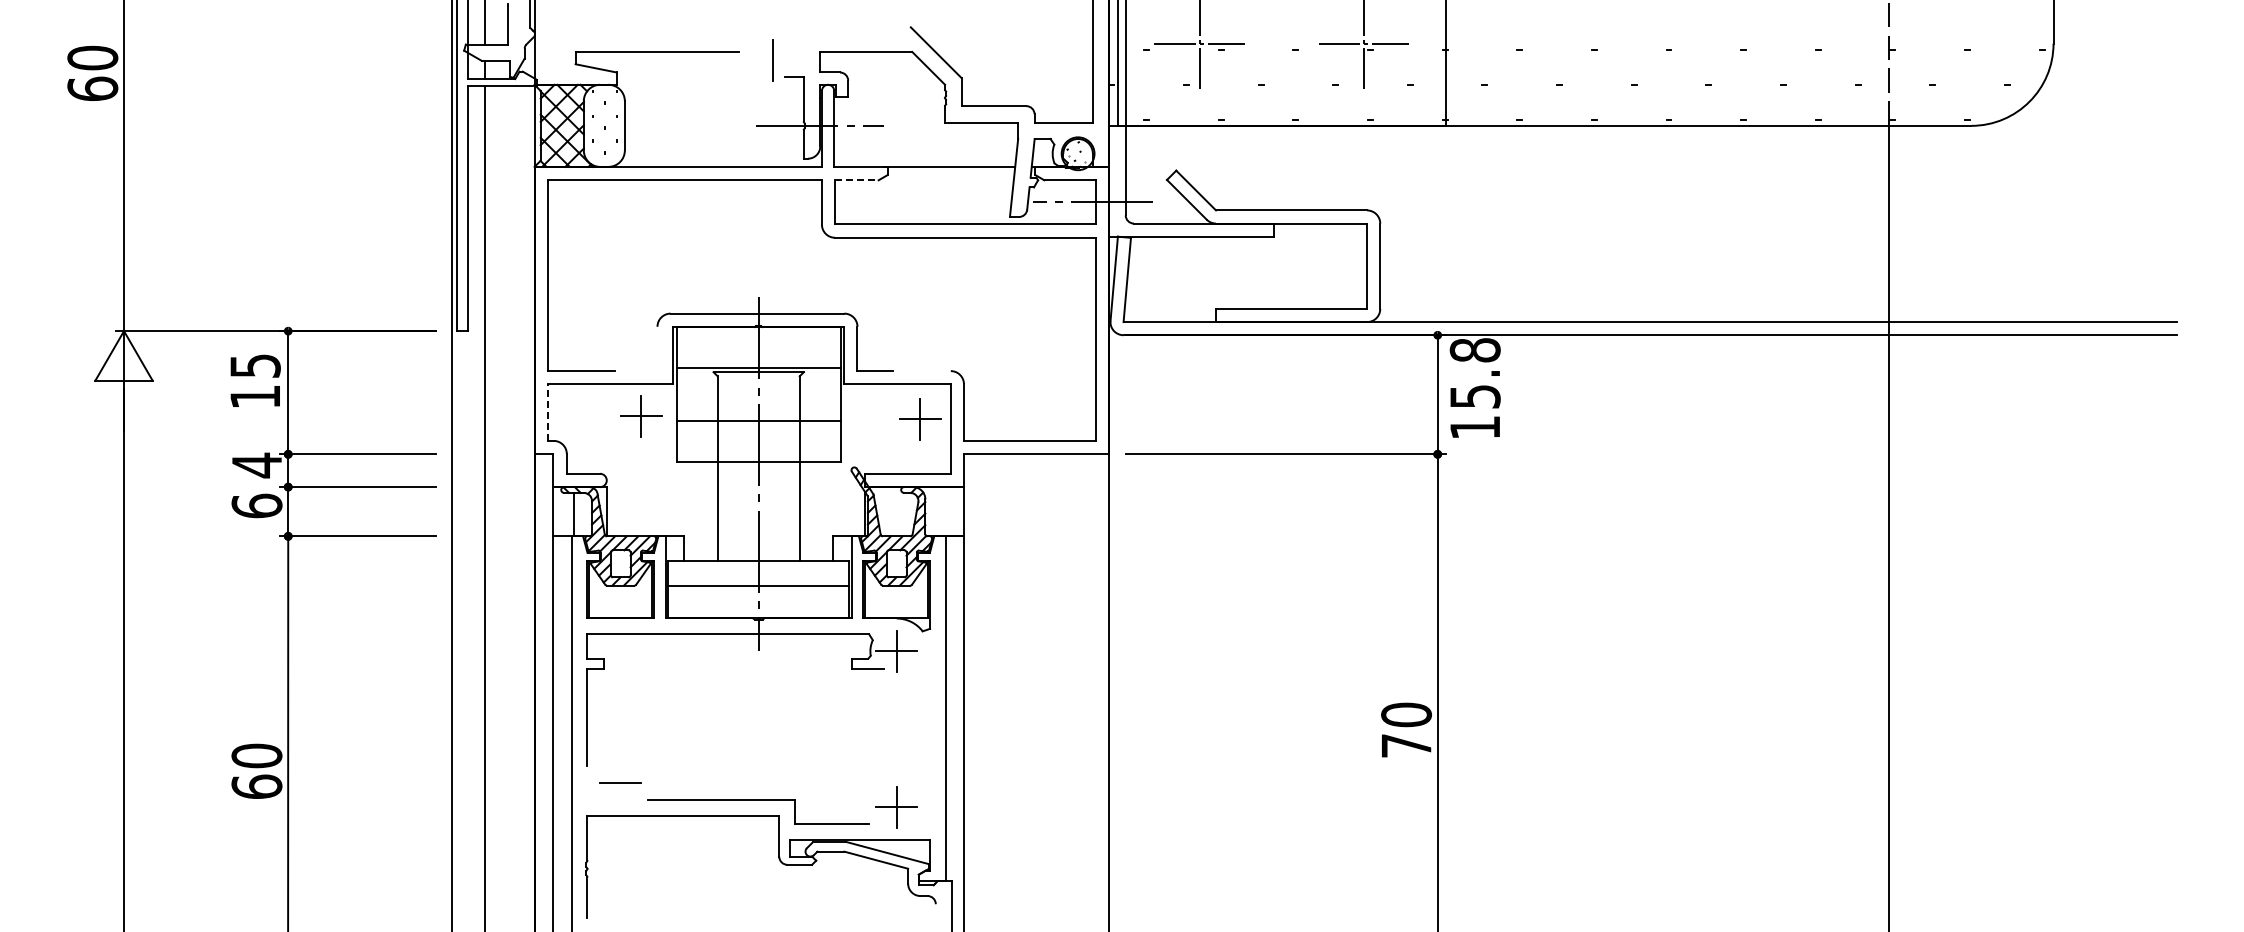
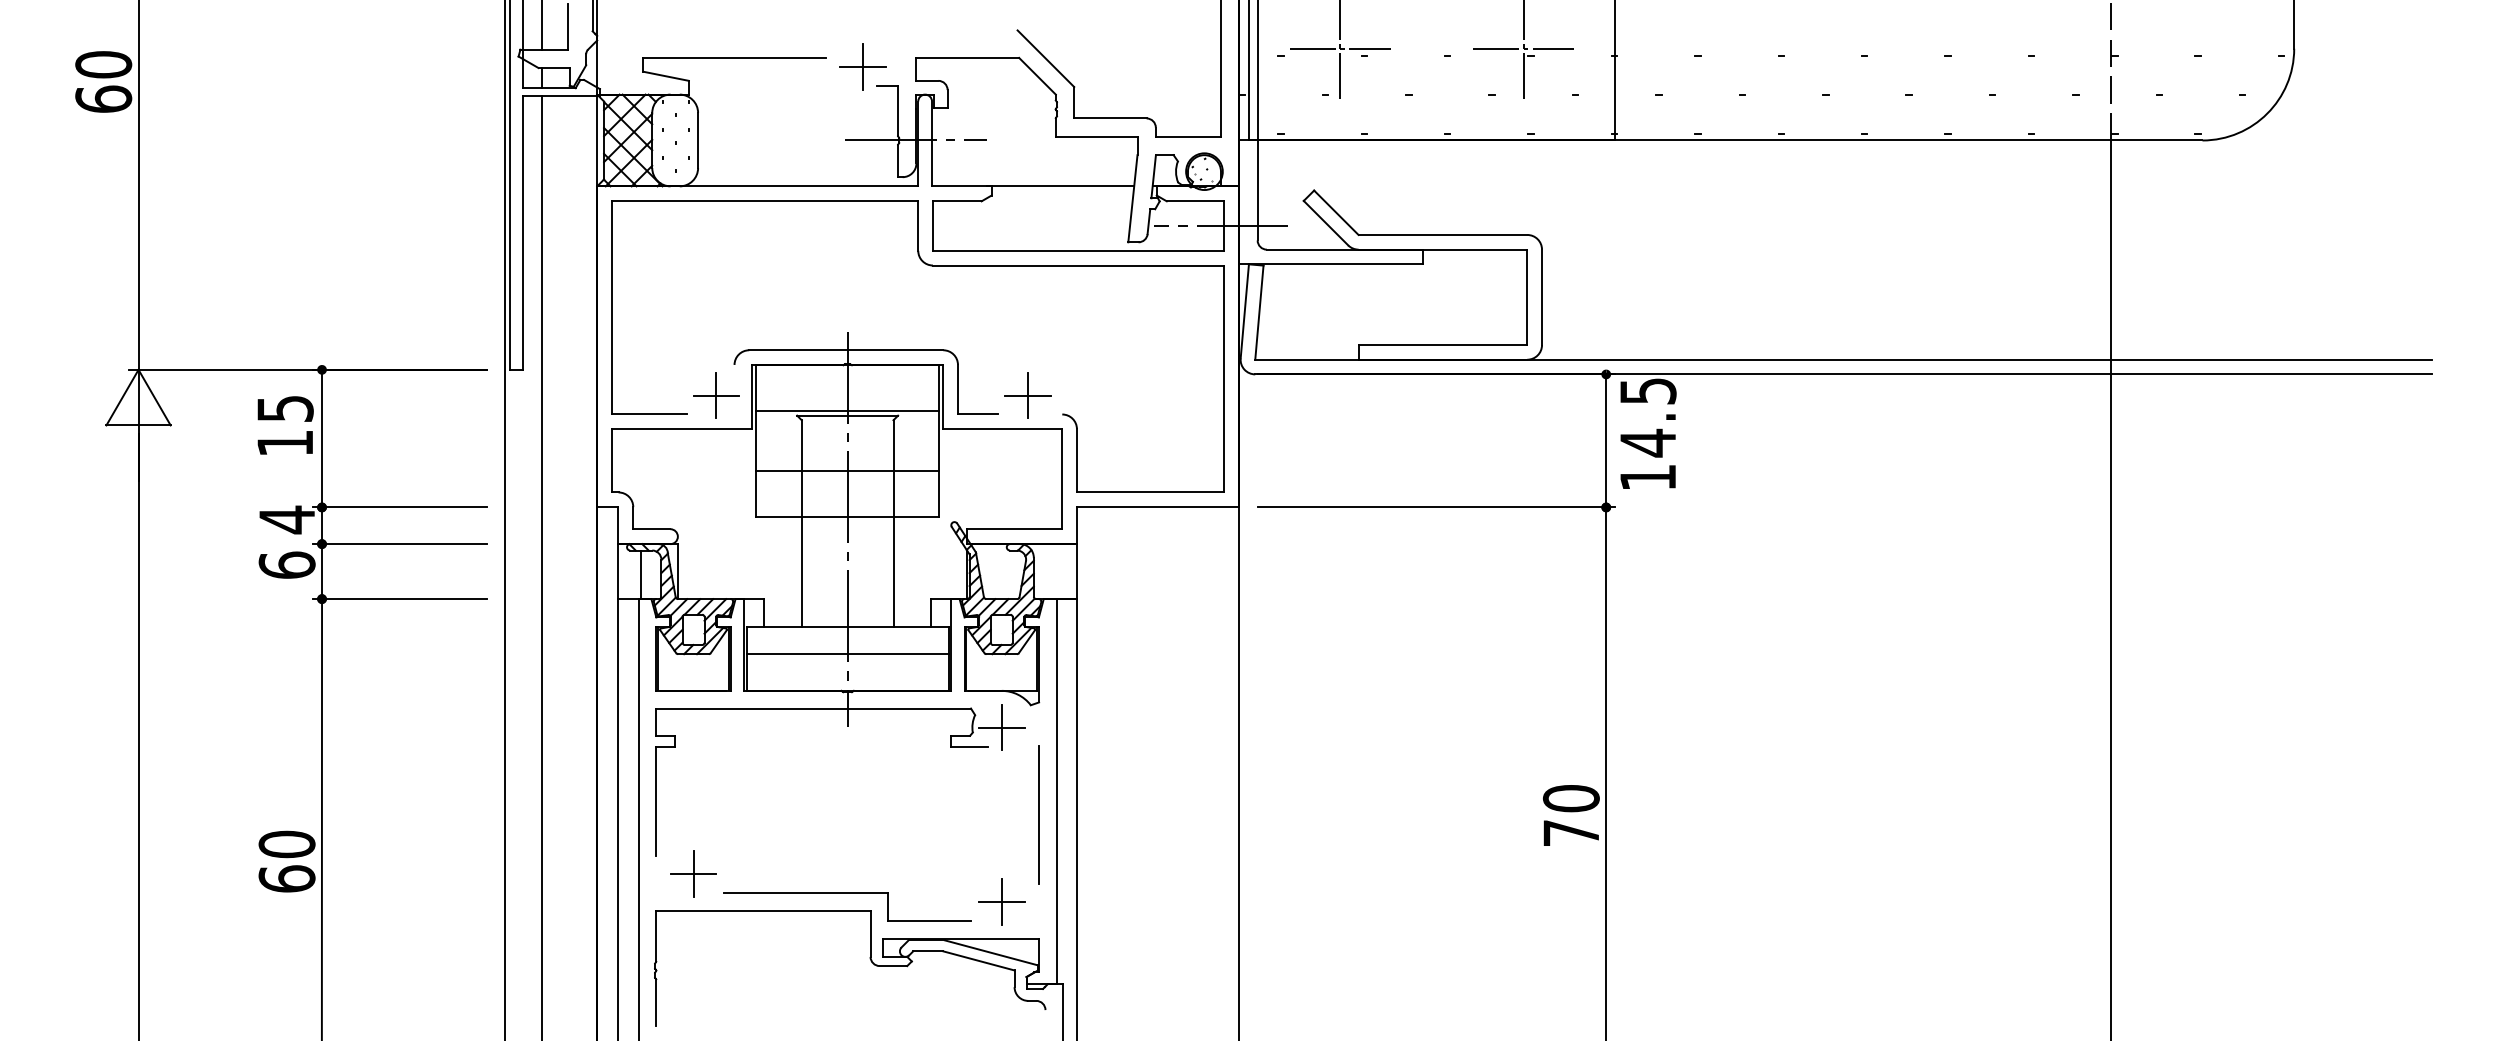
line: (772, 60) -> (863, 67), added
line: (856, 180) -> (956, 201), dashed -> solid
text: (1474, 373) -> (1647, 417), 15.8 -> 14.5
line: (547, 412) -> (611, 460), dashed -> solid
part: (641, 416) -> (716, 395), moved
part: (920, 419) -> (1028, 395), moved
line: (930, 728) -> (1039, 813), added
line: (620, 782) -> (693, 874), added

